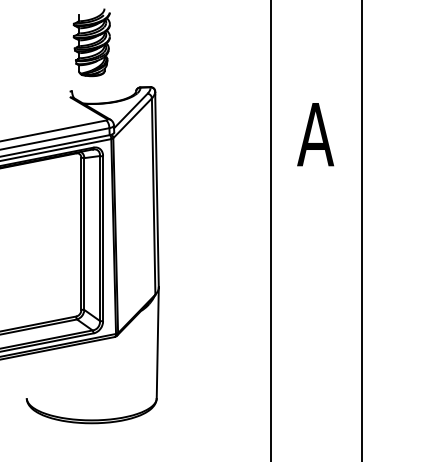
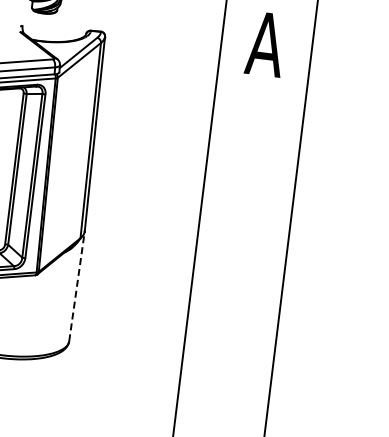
text: (315, 134) -> (265, 44), moved
line: (157, 342) -> (76, 285), solid -> dashed

